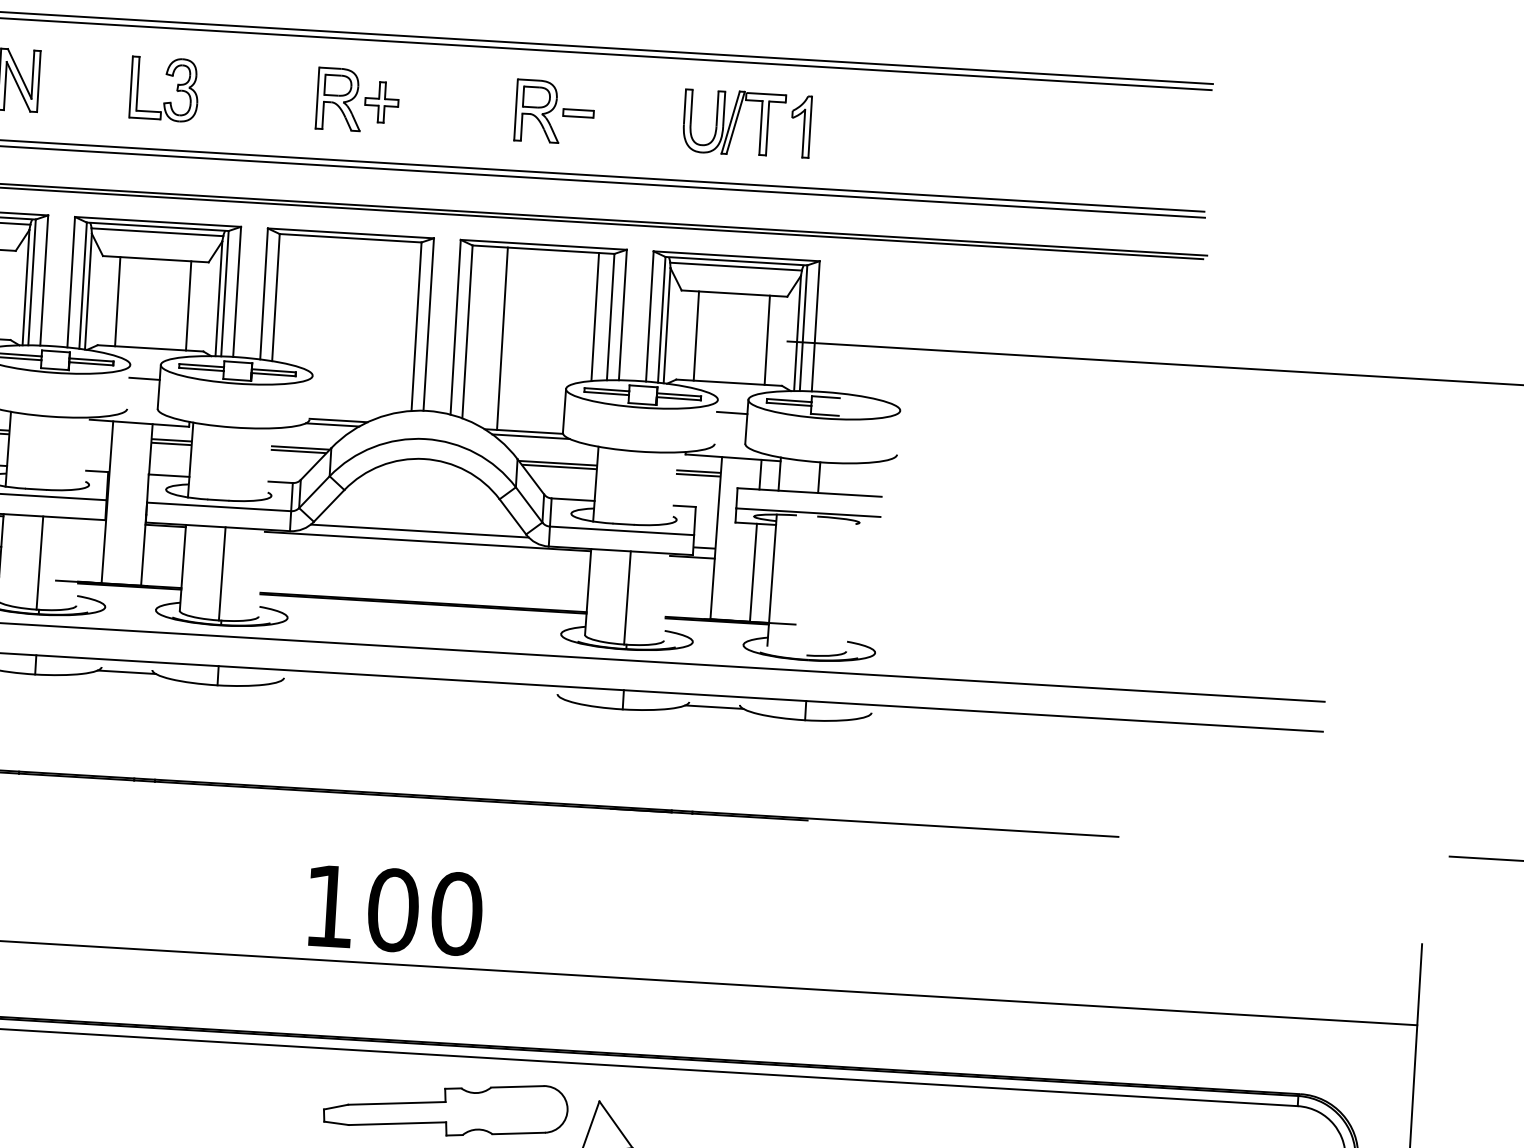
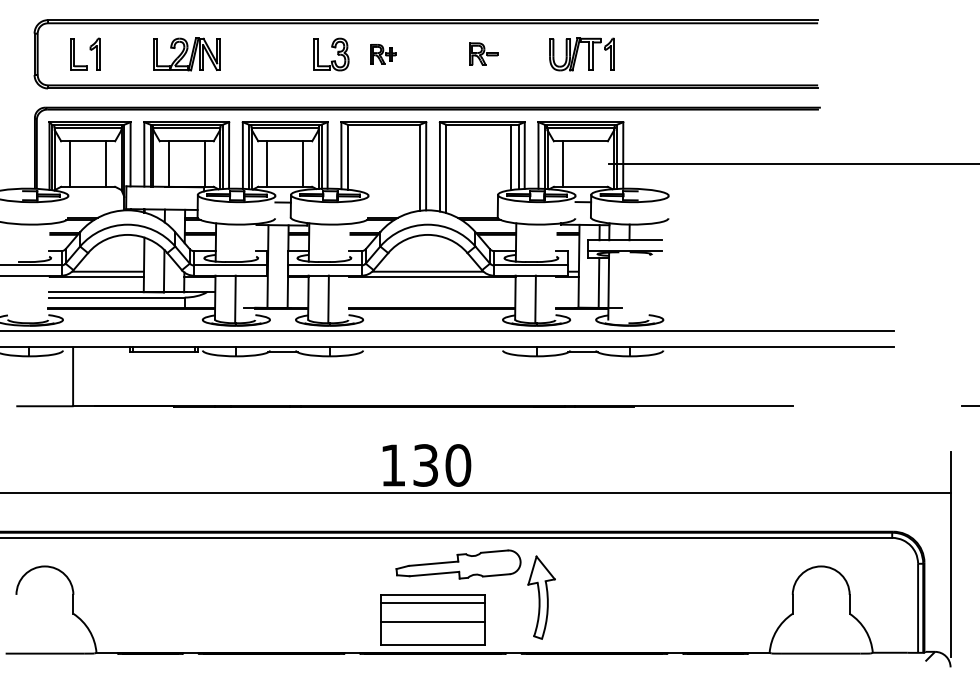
part: (164, 89) -> (331, 54), moved
part: (358, 98) -> (383, 53), size x0.6
part: (554, 110) -> (483, 53), size x0.7
line: (503, 337) -> (464, 170), removed
line: (766, 339) -> (598, 163), removed
text: (392, 910) -> (425, 465), 100 -> 130

